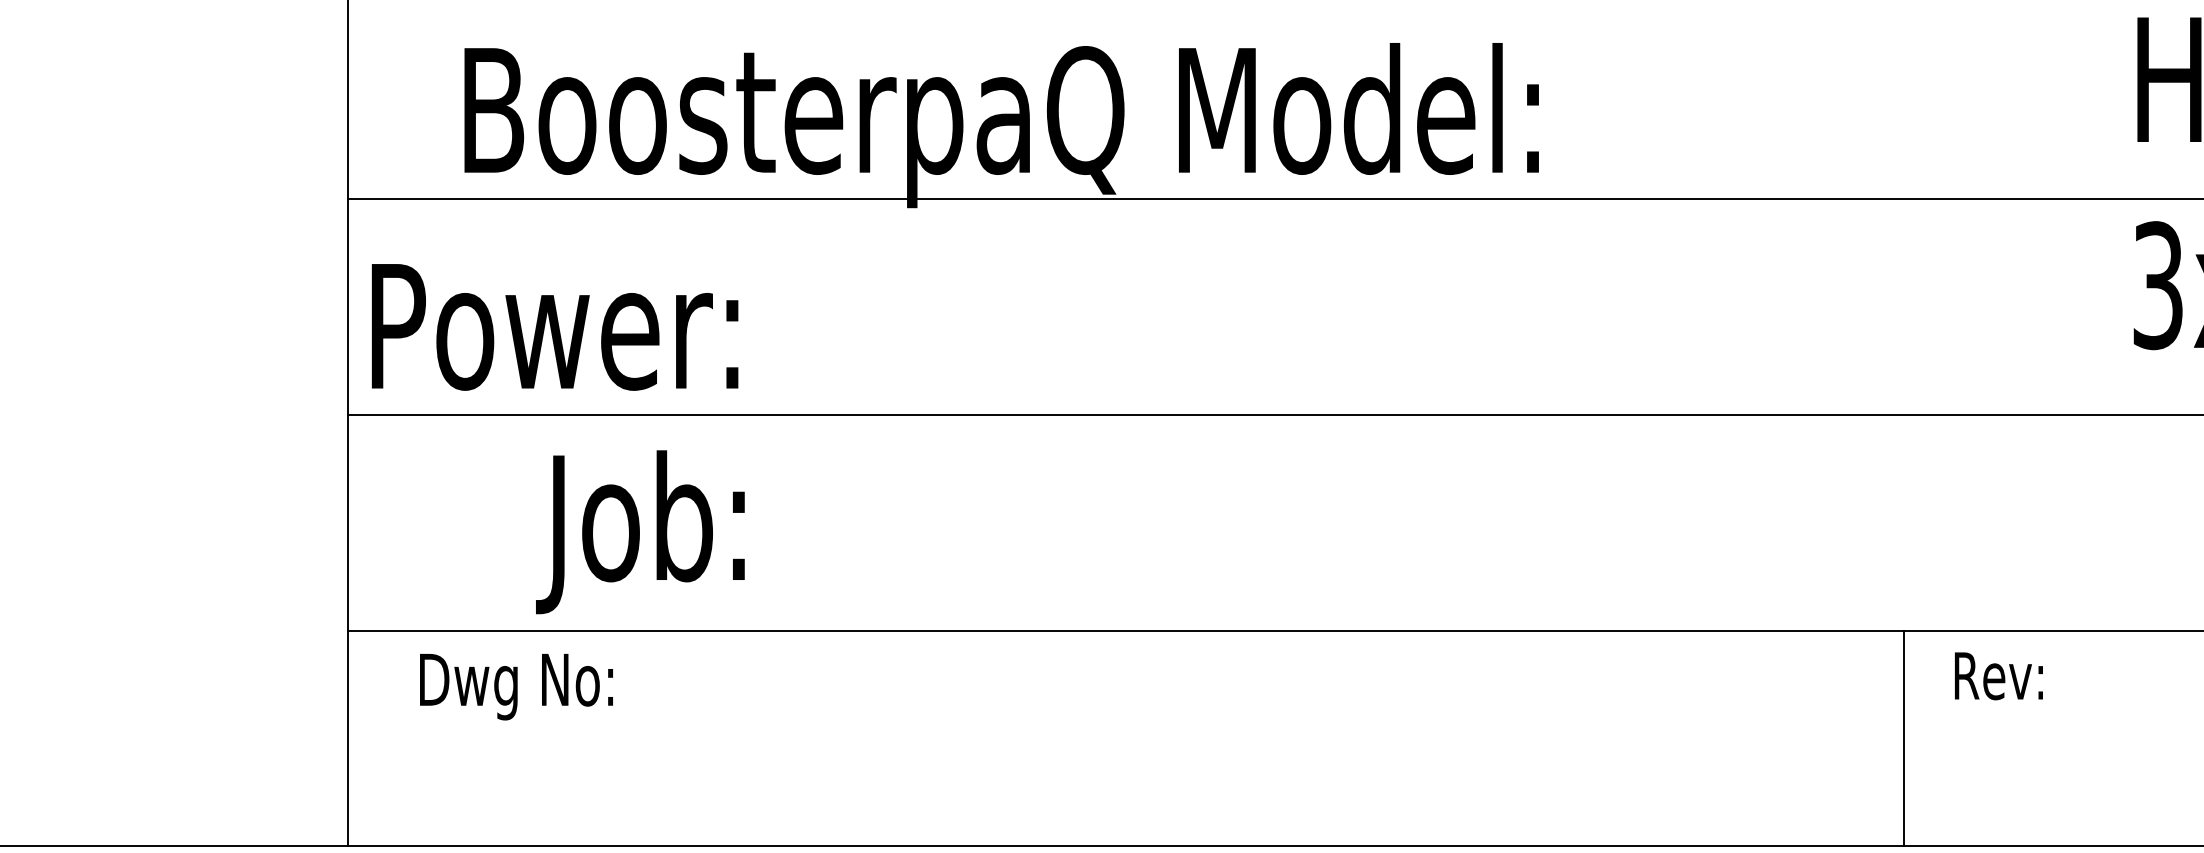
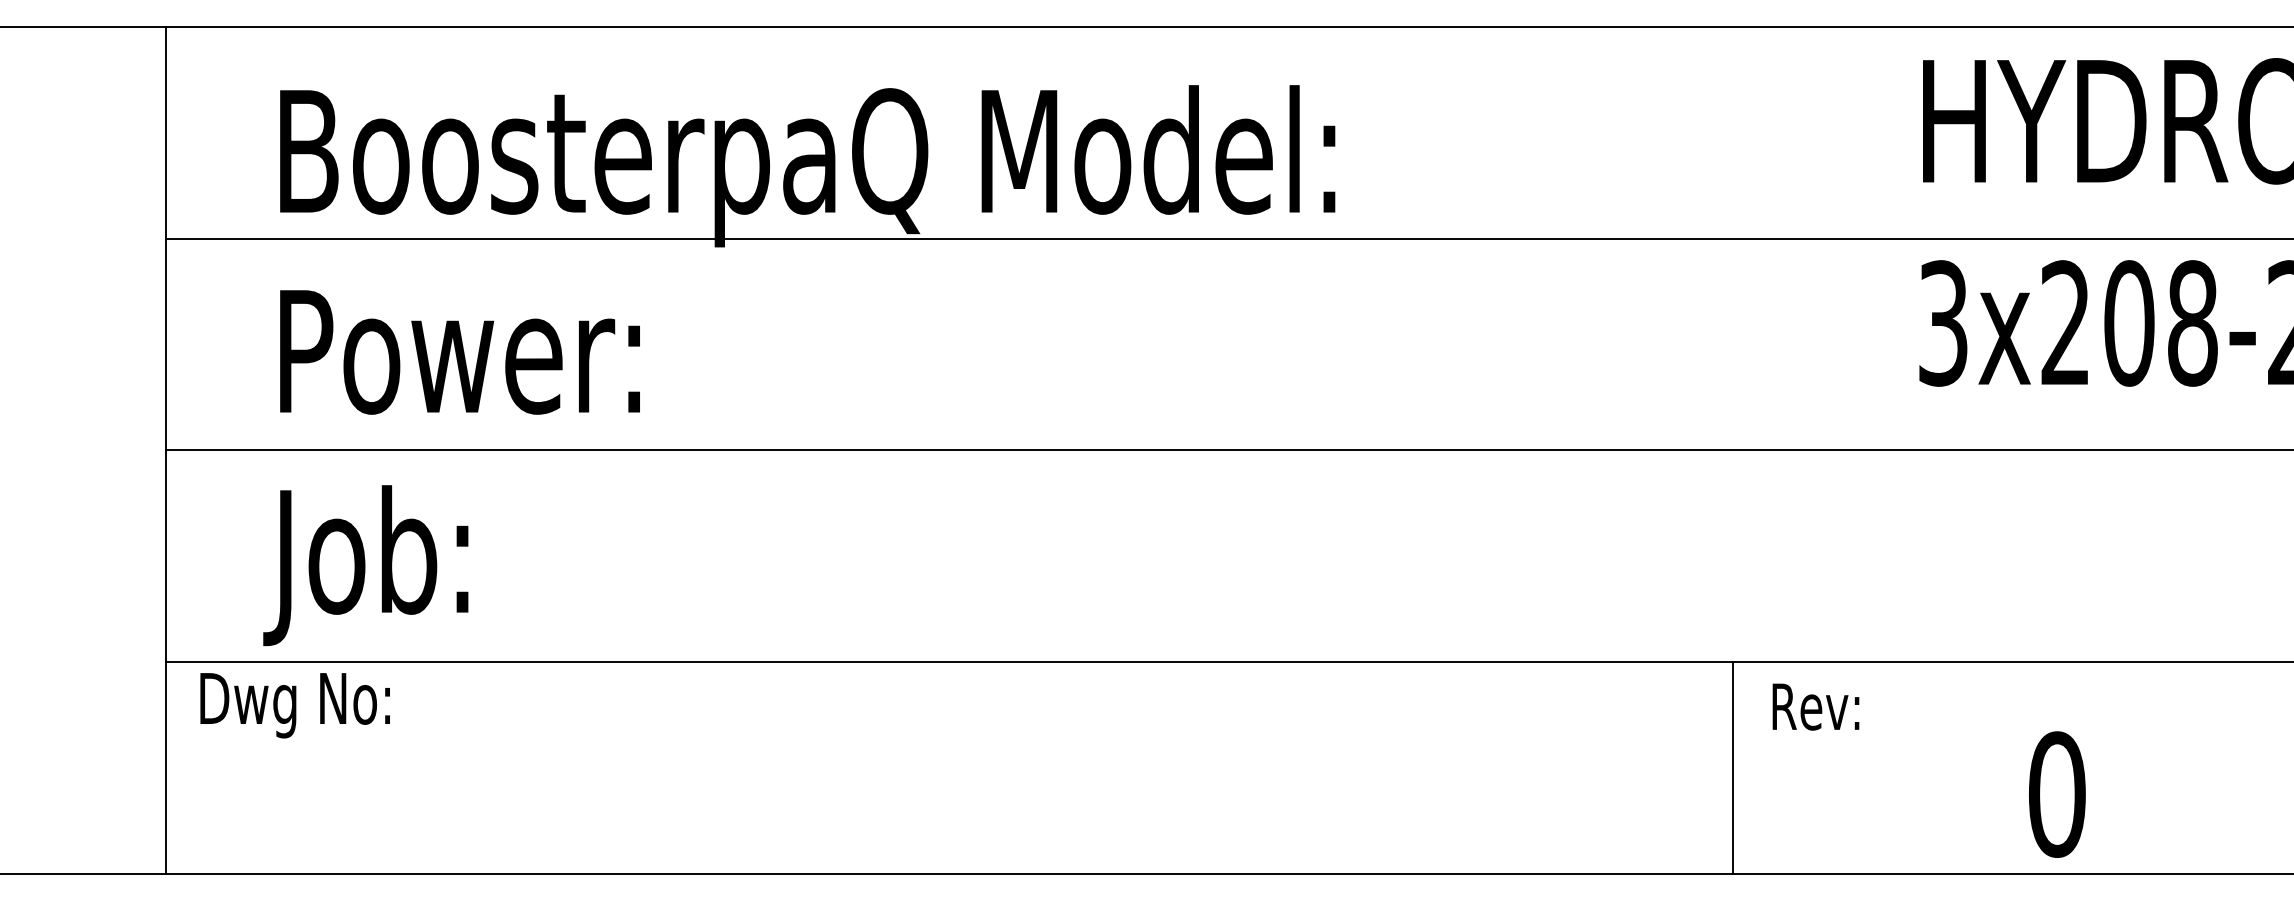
text: (554, 327) -> (459, 352), moved
text: (640, 532) -> (365, 565), moved
text: (1998, 675) -> (1815, 706), moved
text: (515, 686) -> (294, 705), moved
line: (1904, 737) -> (1733, 767), moved

